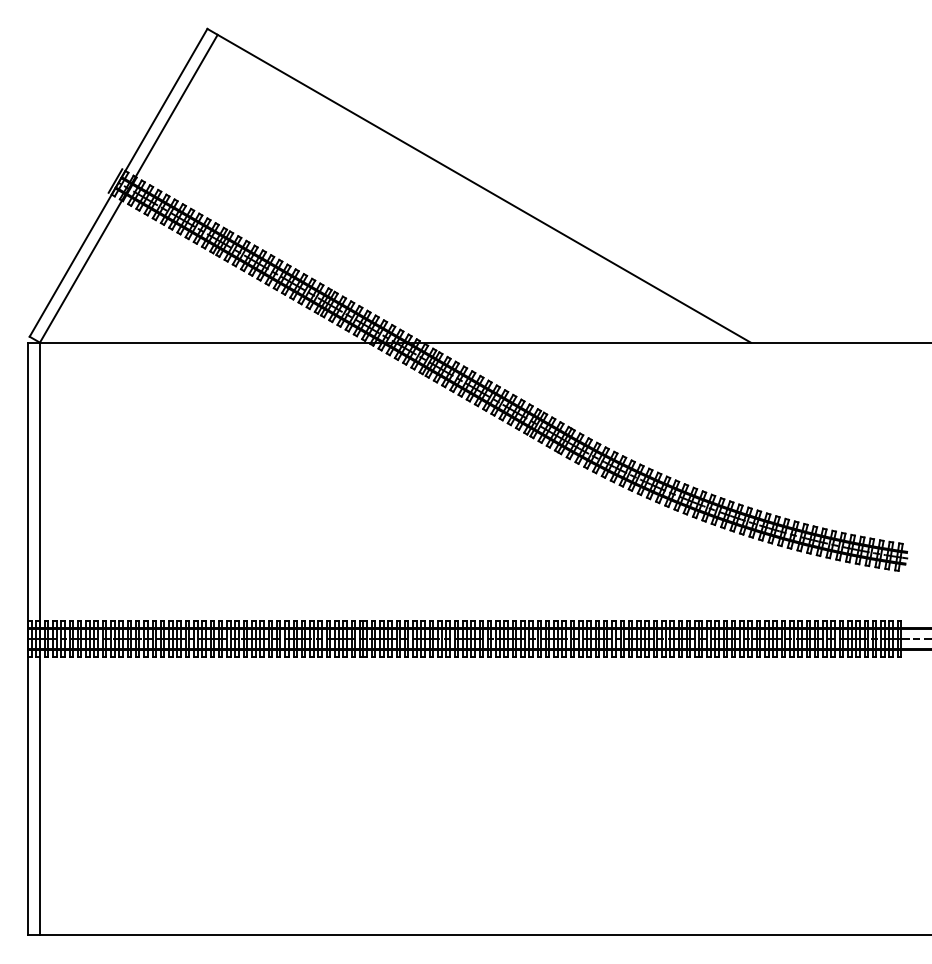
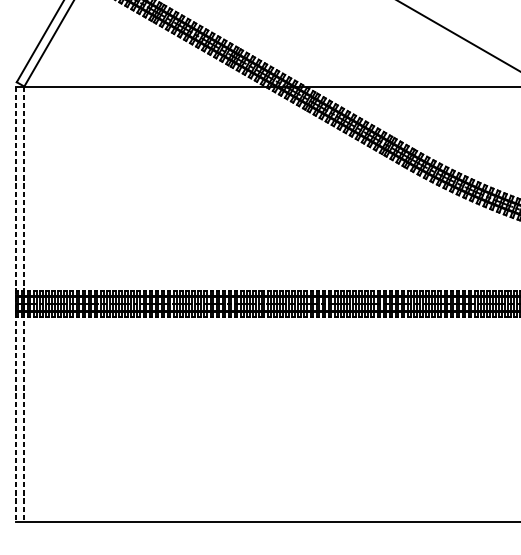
line: (28, 639) -> (15, 304), solid -> dashed
line: (39, 639) -> (23, 304), solid -> dashed

